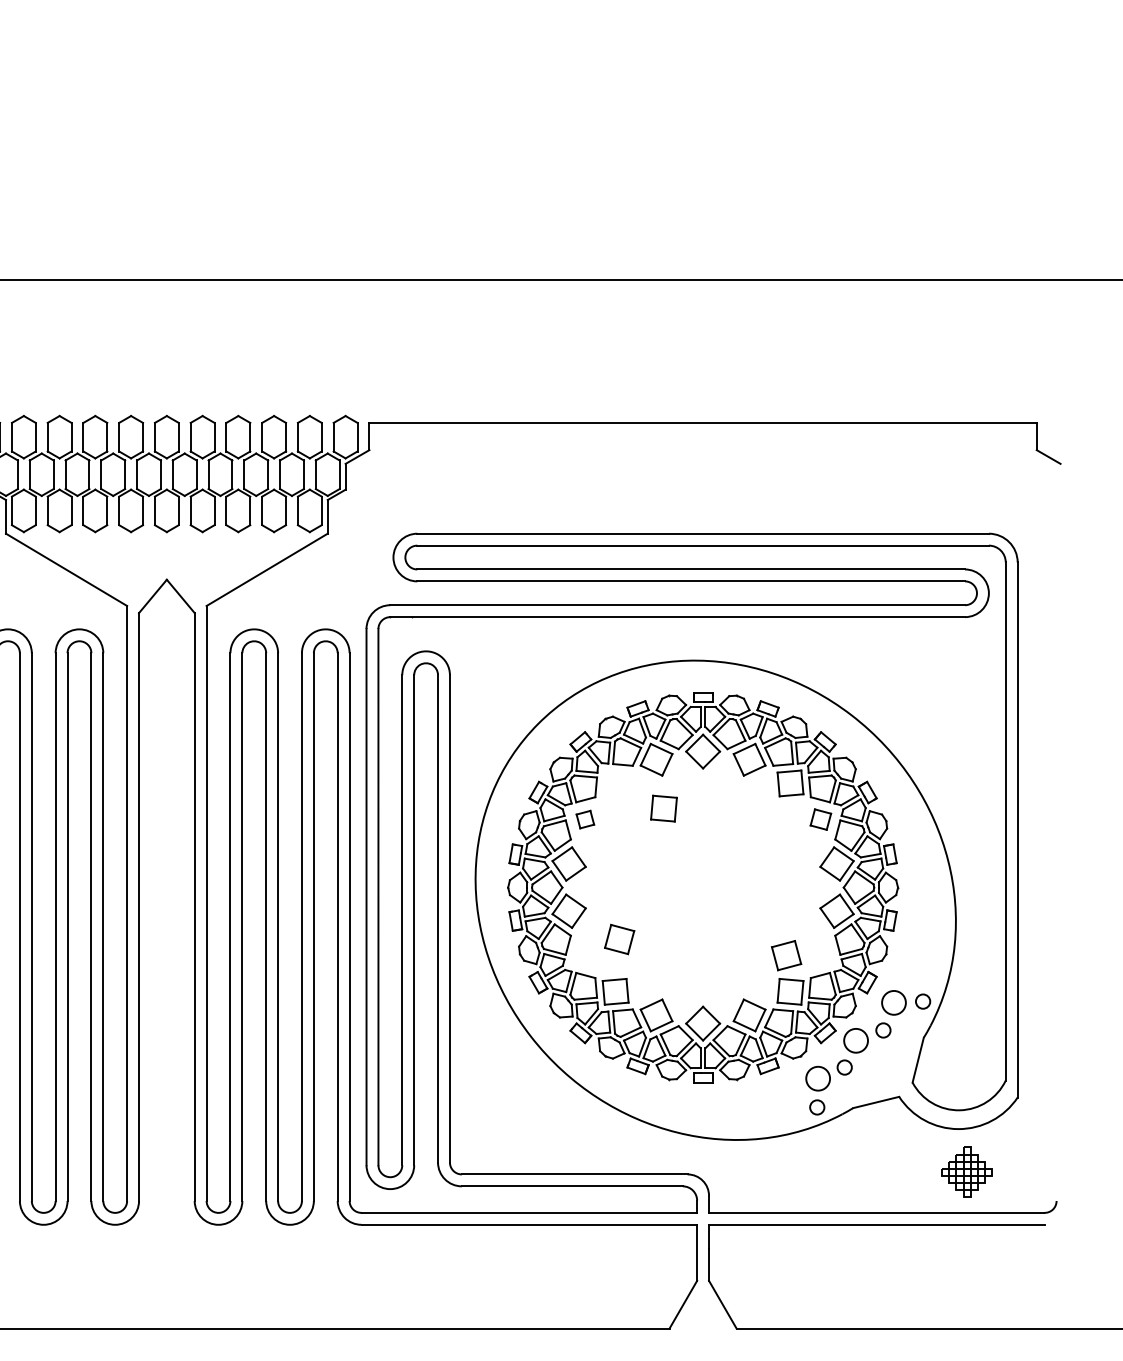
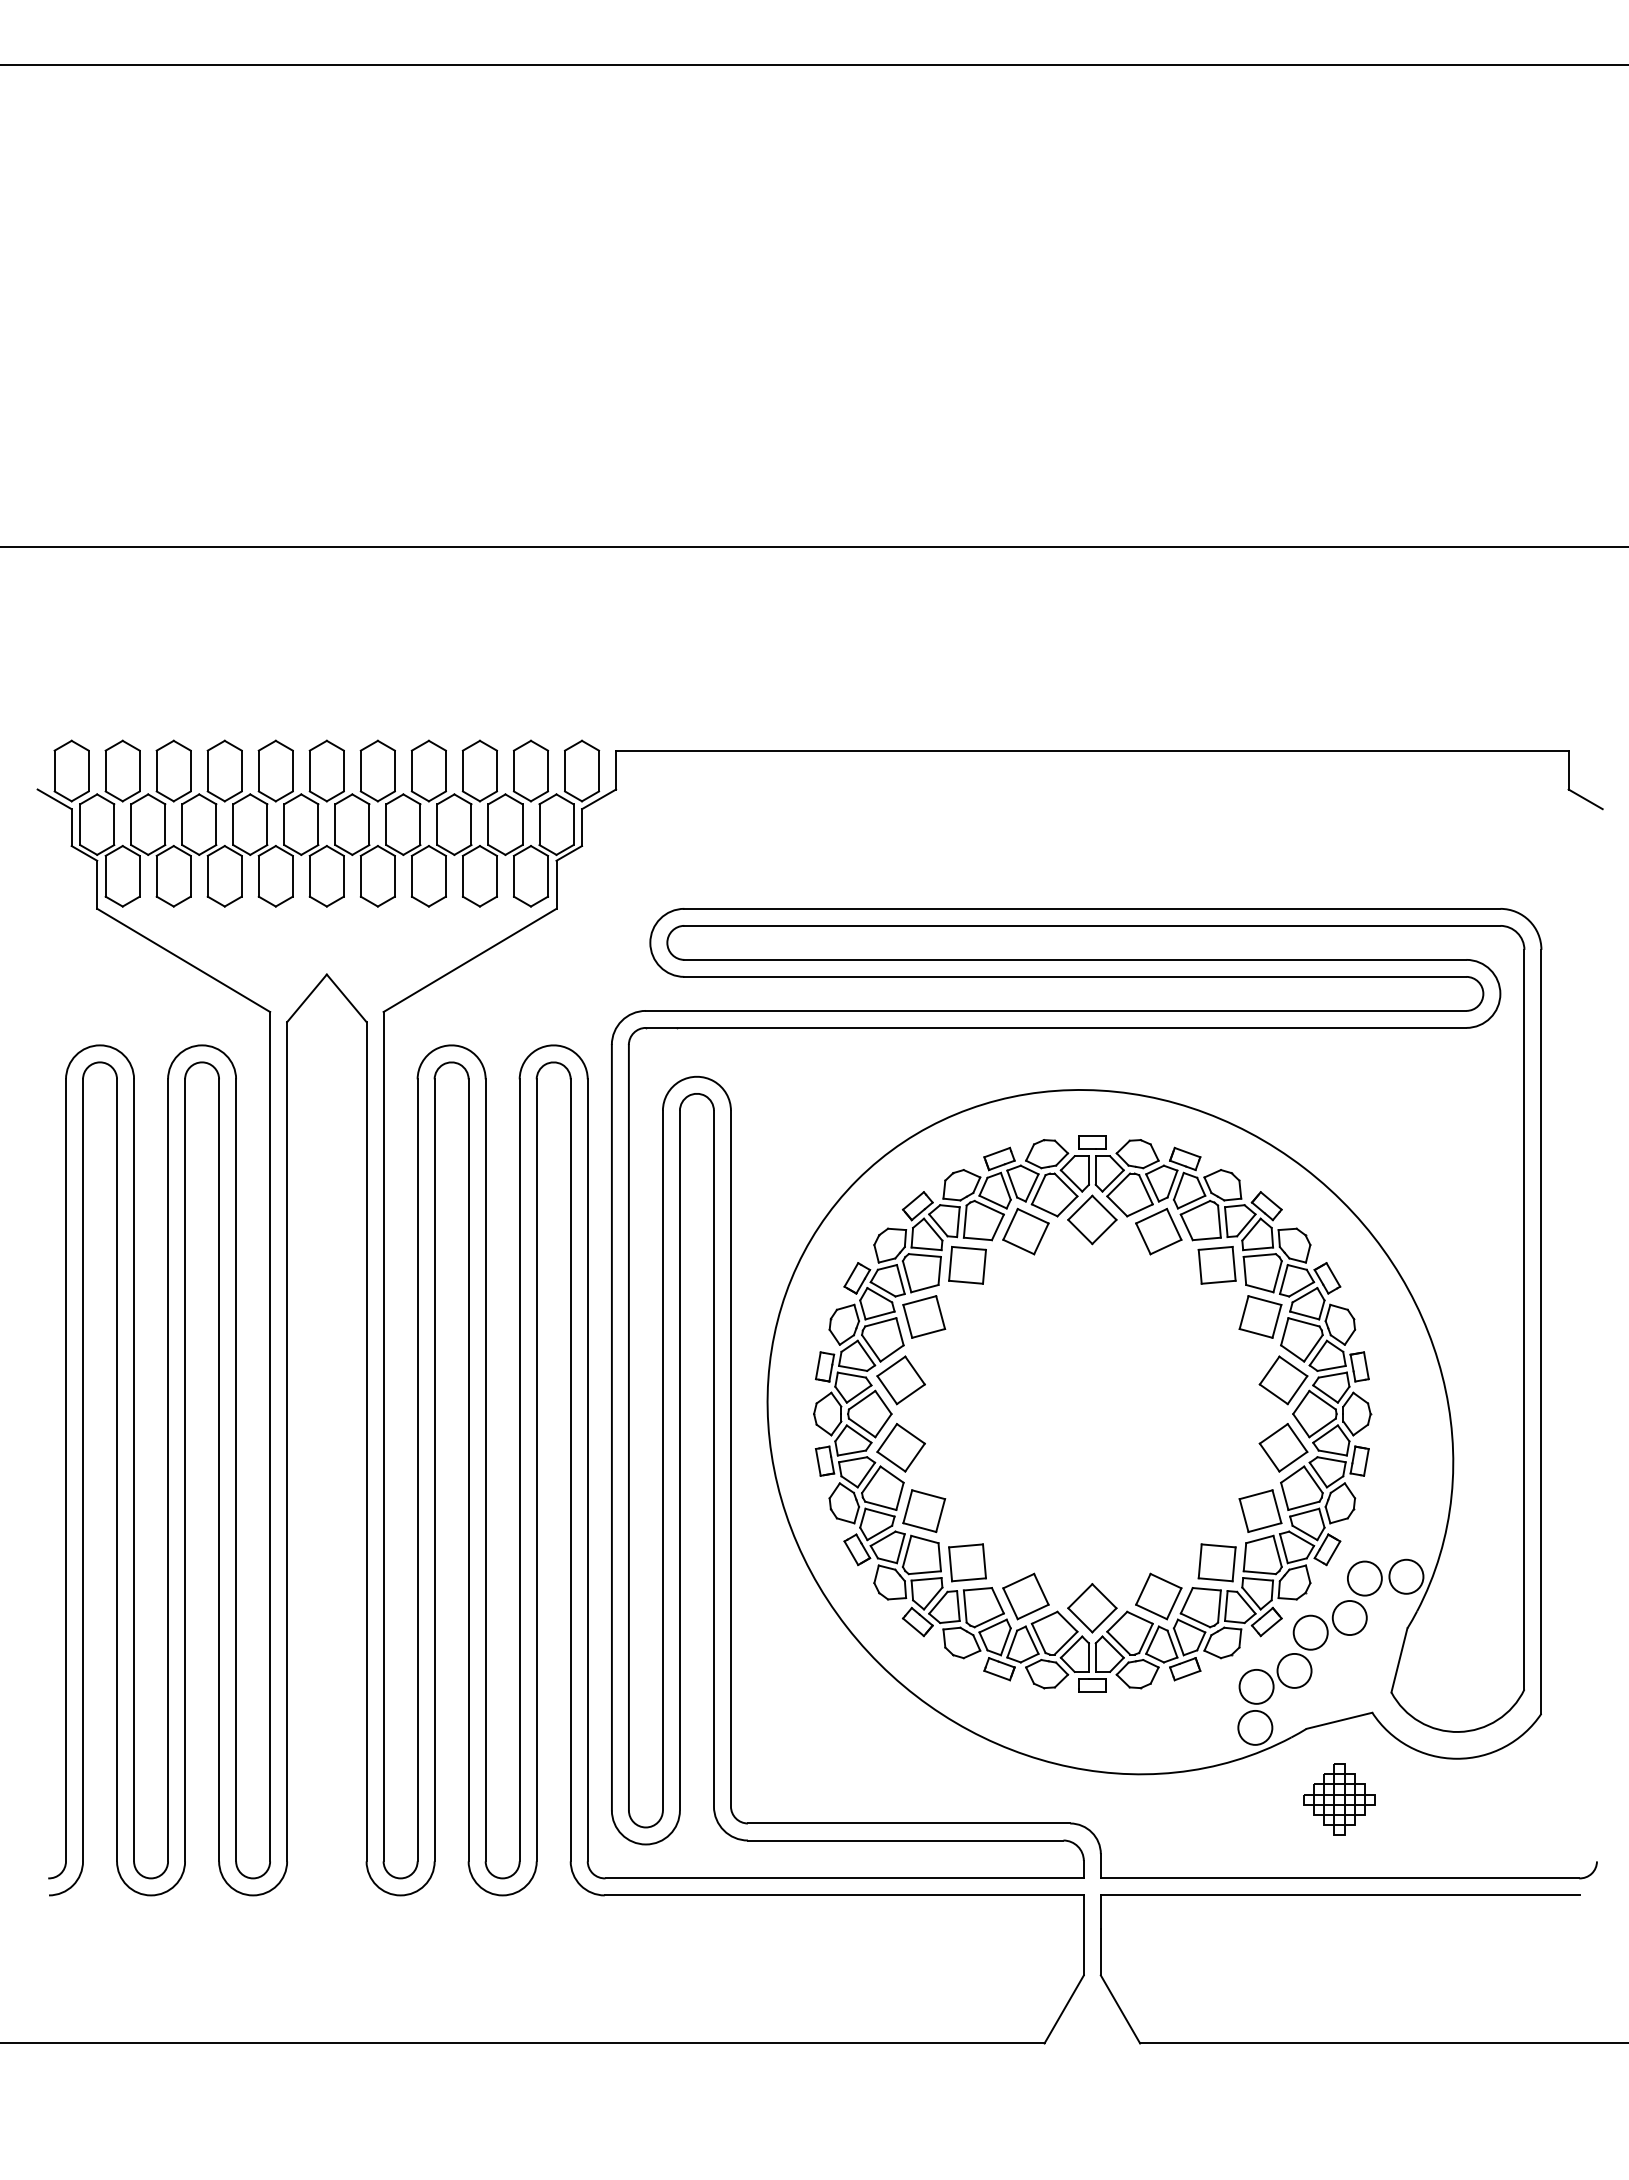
part: (663, 808) -> (967, 1264), moved
part: (585, 819) -> (924, 1316), size x1.67
part: (820, 819) -> (1260, 1316), size x1.43
part: (619, 939) -> (924, 1511), moved
part: (786, 955) -> (1260, 1510), moved
circle: (923, 1001) -> (1406, 1576), size x1.67
circle: (883, 1030) -> (1349, 1618), size x1.67
circle: (844, 1067) -> (1294, 1670), size x1.67
circle: (817, 1107) -> (1255, 1727), size x1.67
part: (967, 1172) -> (1339, 1799), moved

